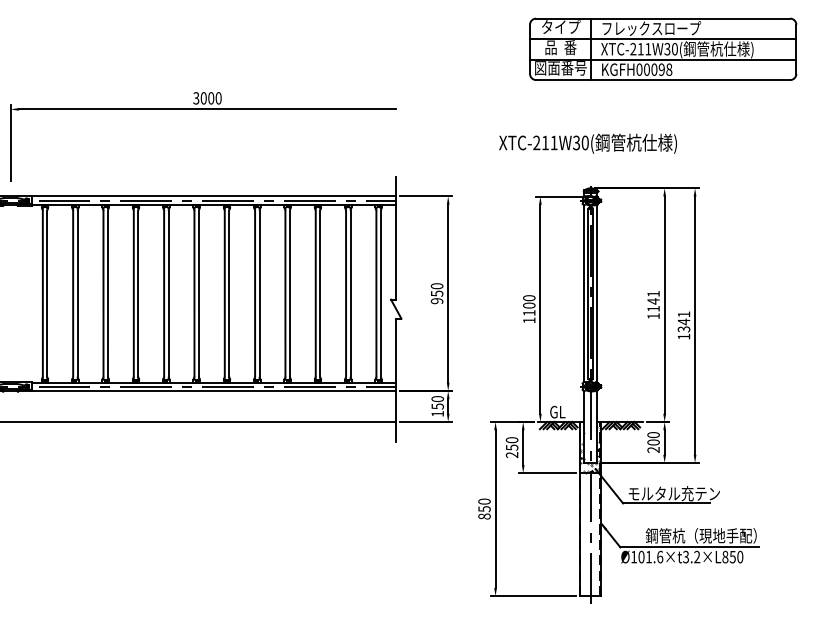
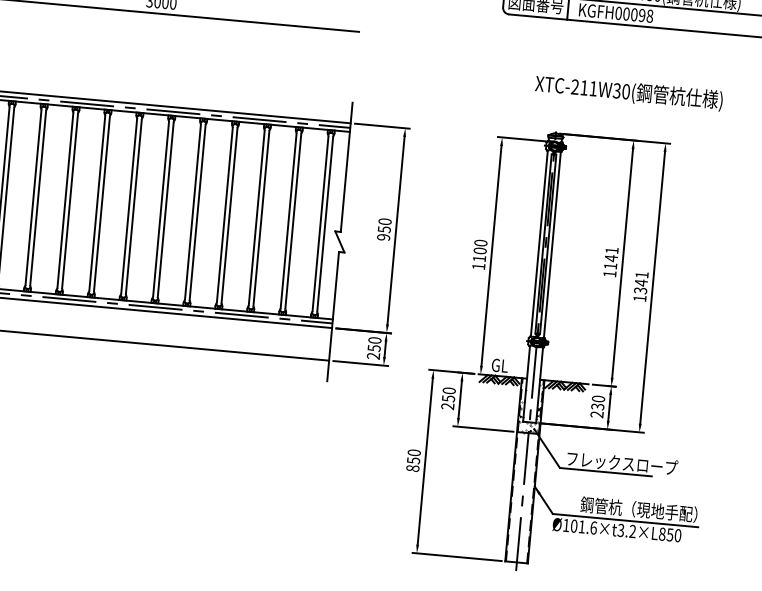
text: (587, 143) -> (628, 92), moved
text: (437, 413) -> (373, 355), 150 -> 250
text: (653, 442) -> (597, 406), 200 -> 230
text: (681, 493) -> (622, 463), モルタル充テン -> フレックスロープ

